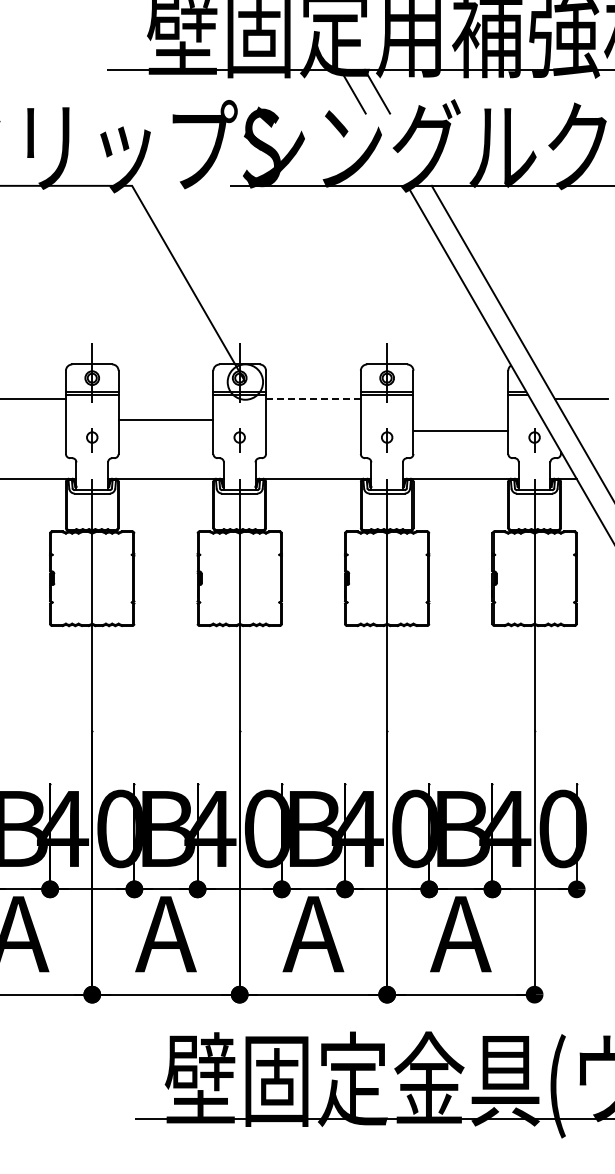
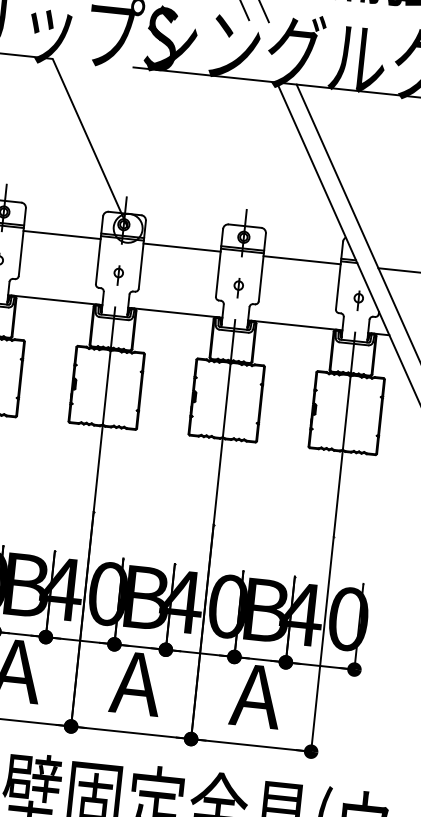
line: (313, 398) -> (182, 247), dashed -> solid
line: (165, 419) -> (61, 234), moved
line: (460, 430) -> (301, 260), moved

